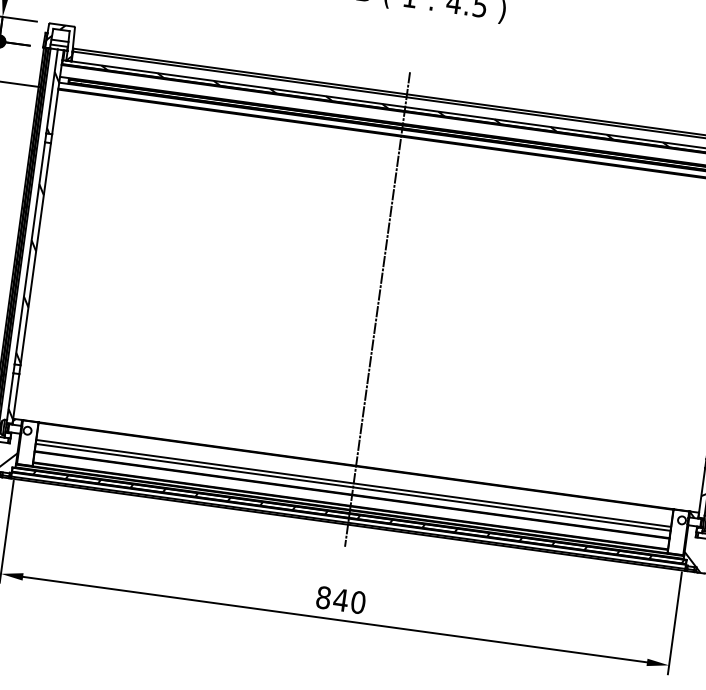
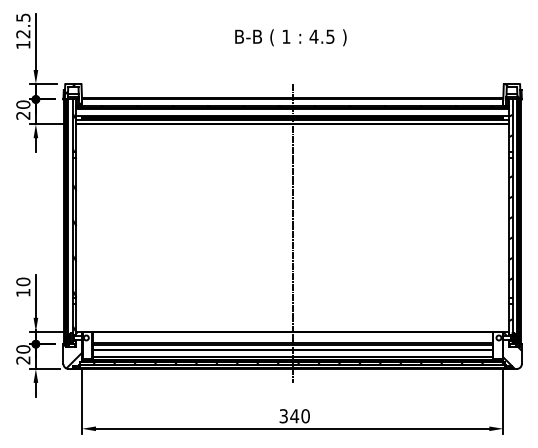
text: (323, 598) -> (283, 416), 840 -> 340

